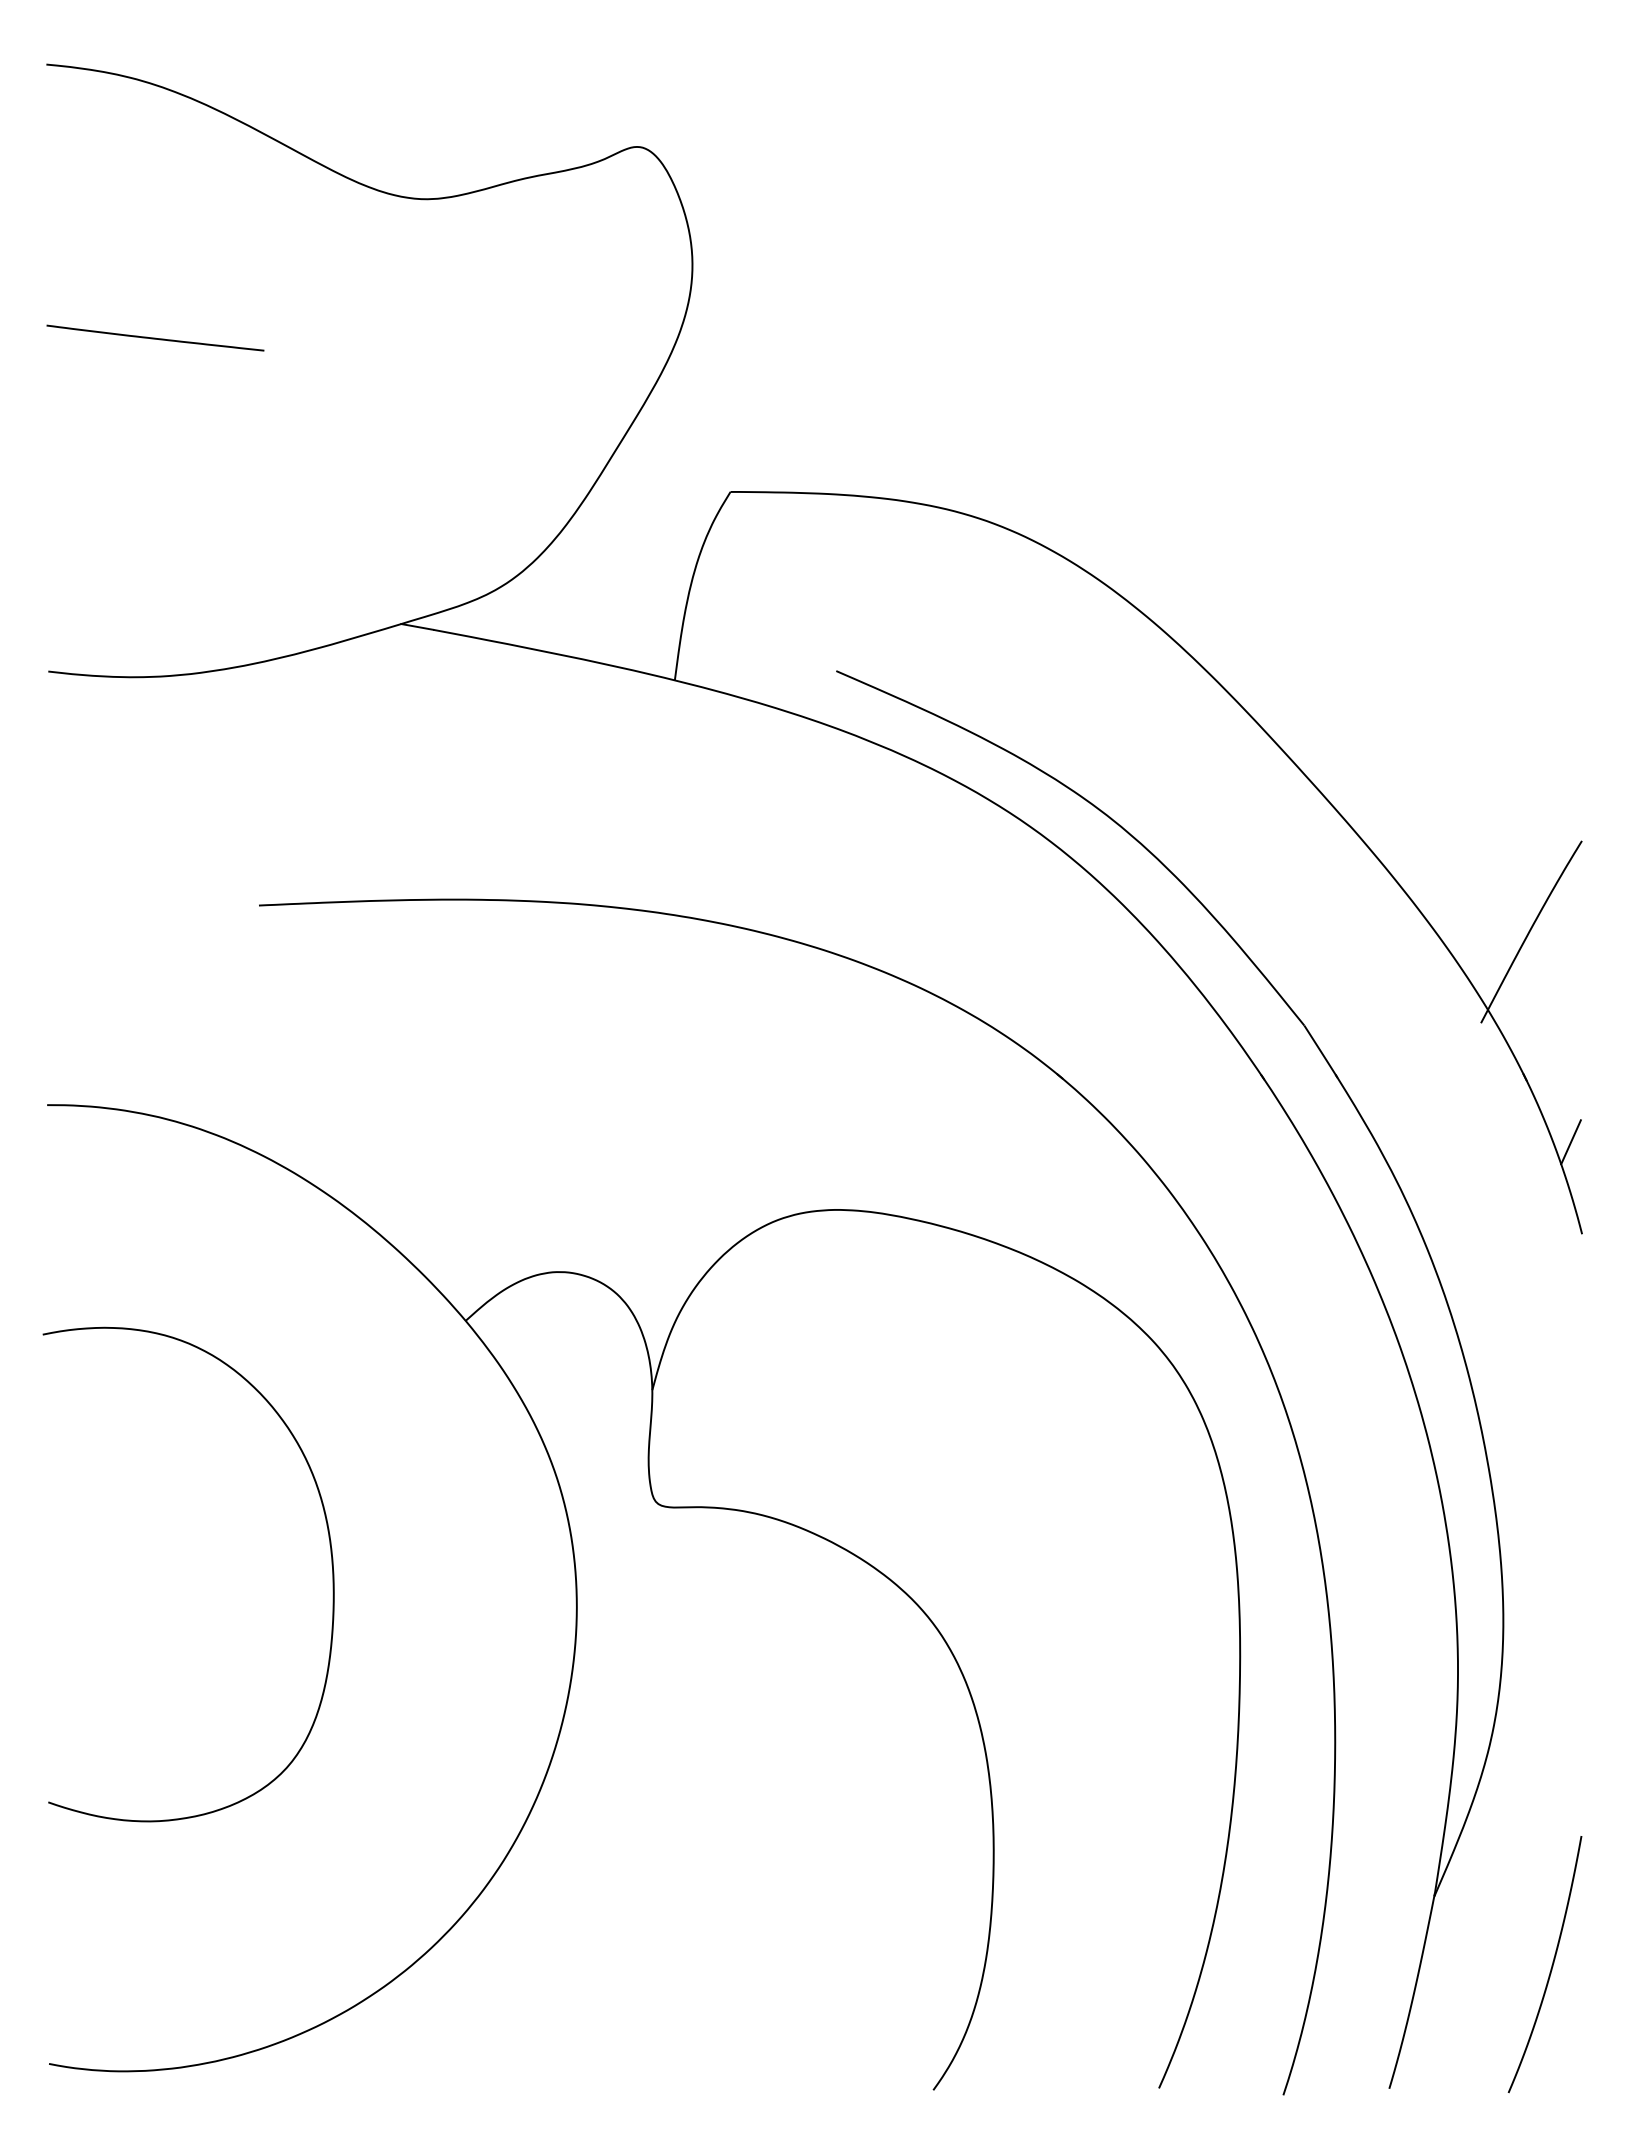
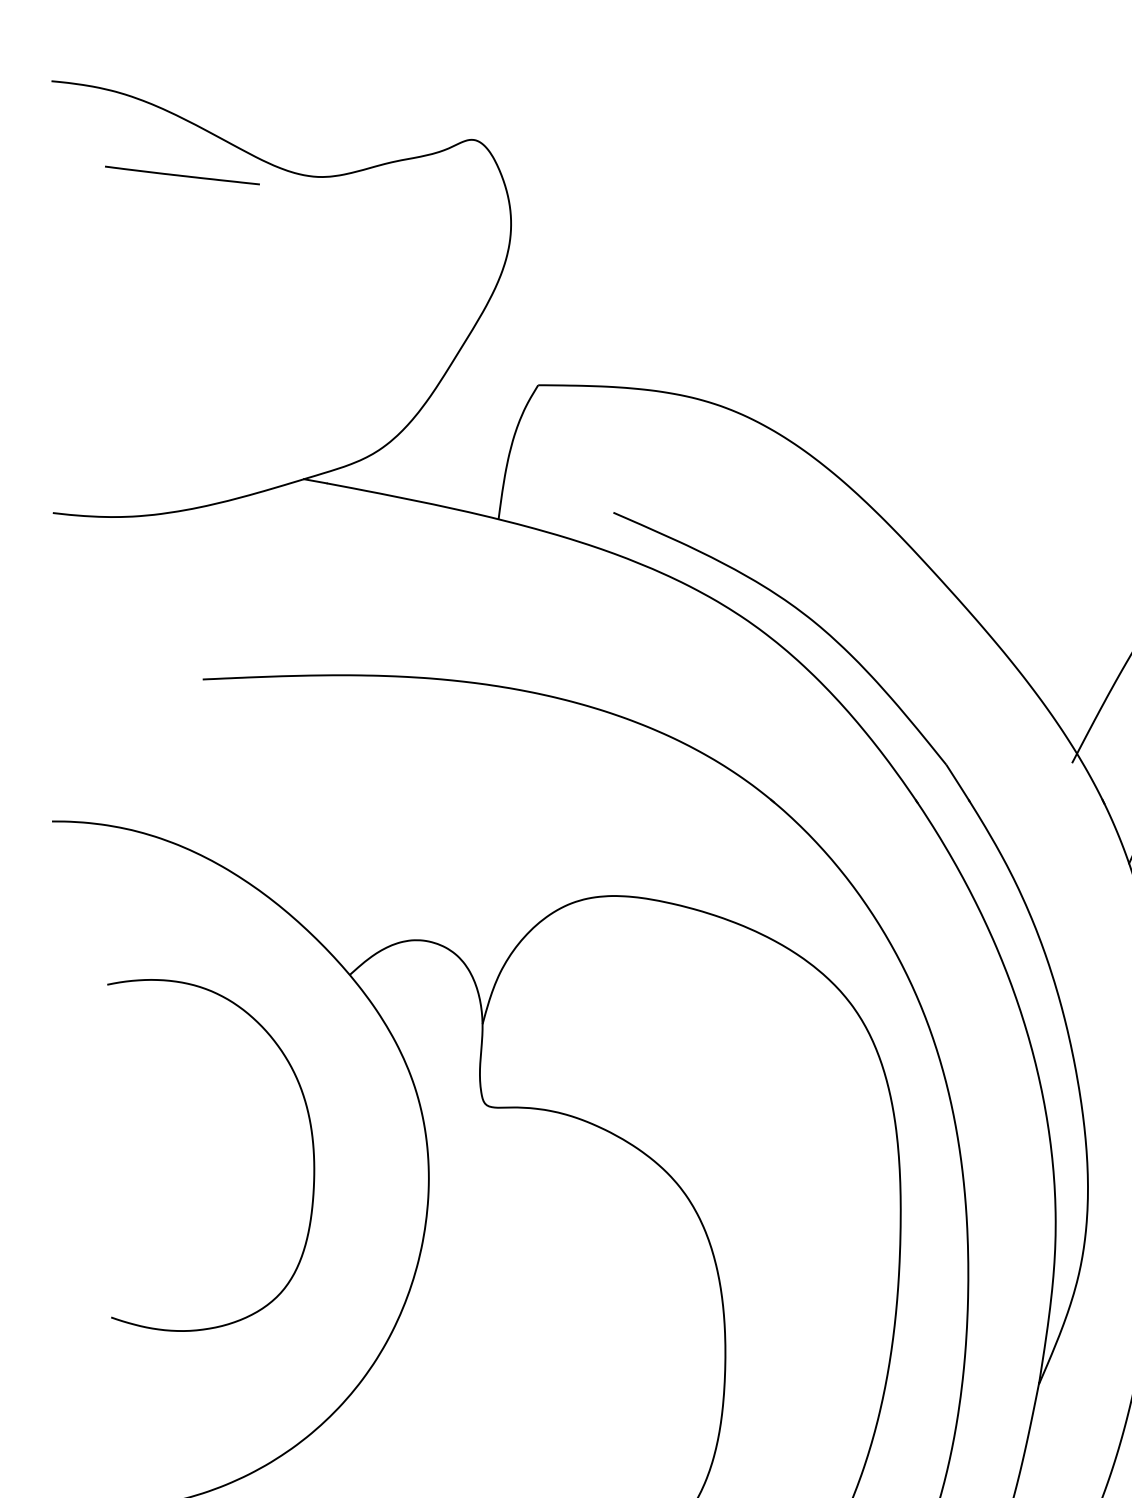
line: (155, 337) -> (182, 175), moved
curve: (331, 1565) -> (312, 1148), moved

